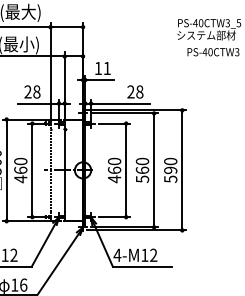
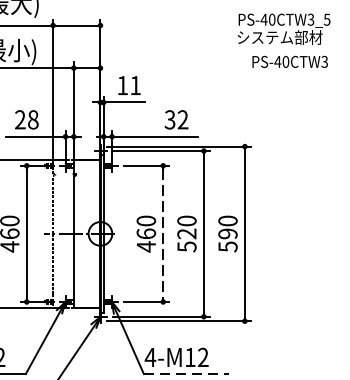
text: (135, 91) -> (176, 119), 28 -> 32
line: (126, 170) -> (163, 234), solid -> dashed
text: (142, 170) -> (186, 234), 560 -> 520
line: (142, 266) -> (186, 373), solid -> dashed

